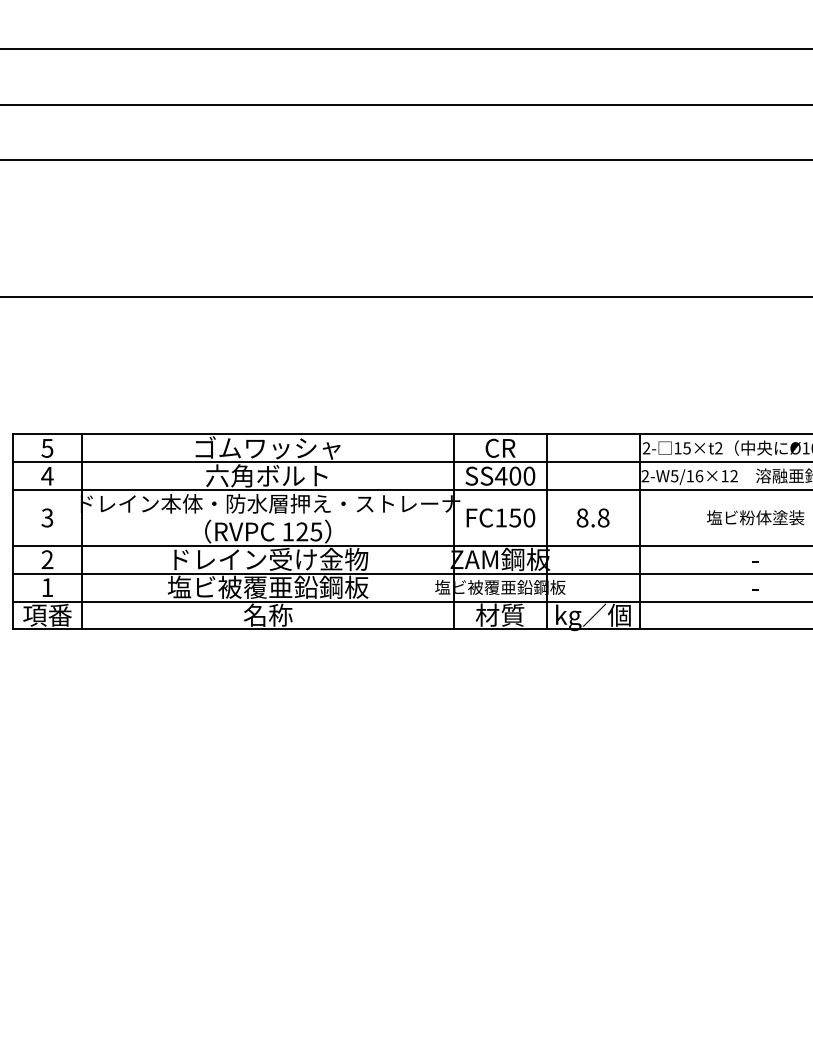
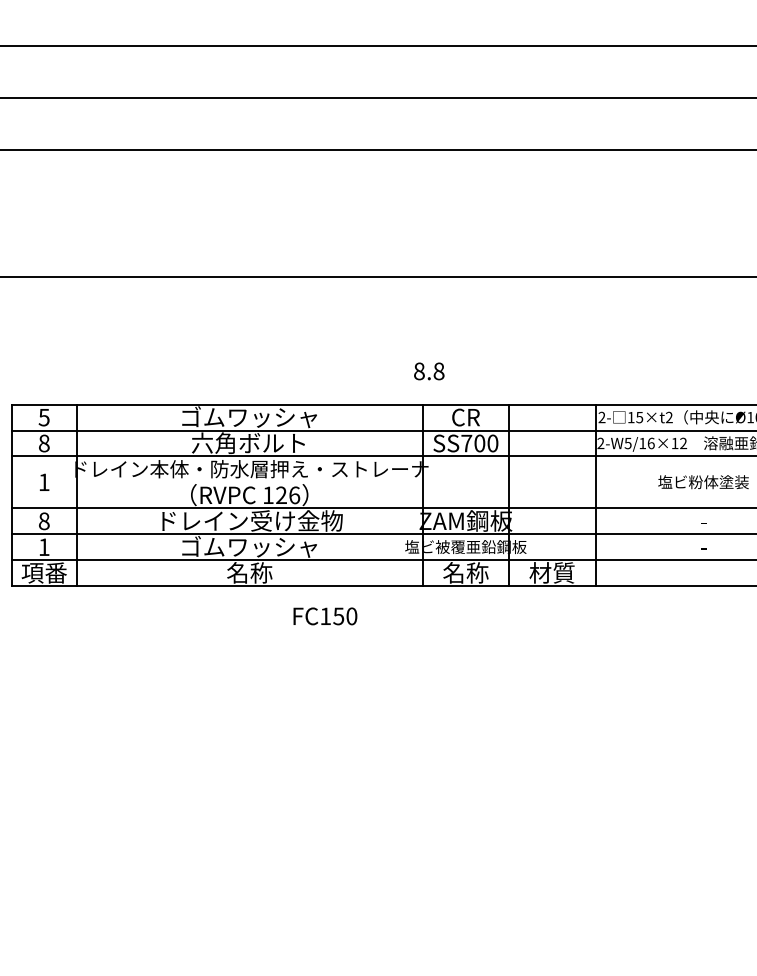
text: (47, 476) -> (44, 443), 4 -> 8
text: (501, 476) -> (466, 443), SS400 -> SS700
text: (46, 518) -> (43, 482), 3 -> 1
text: (501, 518) -> (325, 616), moved
text: (593, 518) -> (429, 371), moved
text: (316, 532) -> (294, 495), 125 -> 126
text: (46, 559) -> (43, 521), 2 -> 8
text: (267, 586) -> (249, 546), 塩ビ被覆亜鉛鋼板 -> ゴムワッシャ
text: (499, 614) -> (465, 572), 材質 -> 名称
text: (593, 616) -> (552, 574), kg／個 -> 材質

